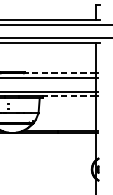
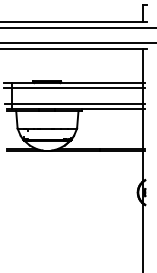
line: (59, 73) -> (101, 83), dashed -> solid
line: (69, 96) -> (112, 109), dashed -> solid

